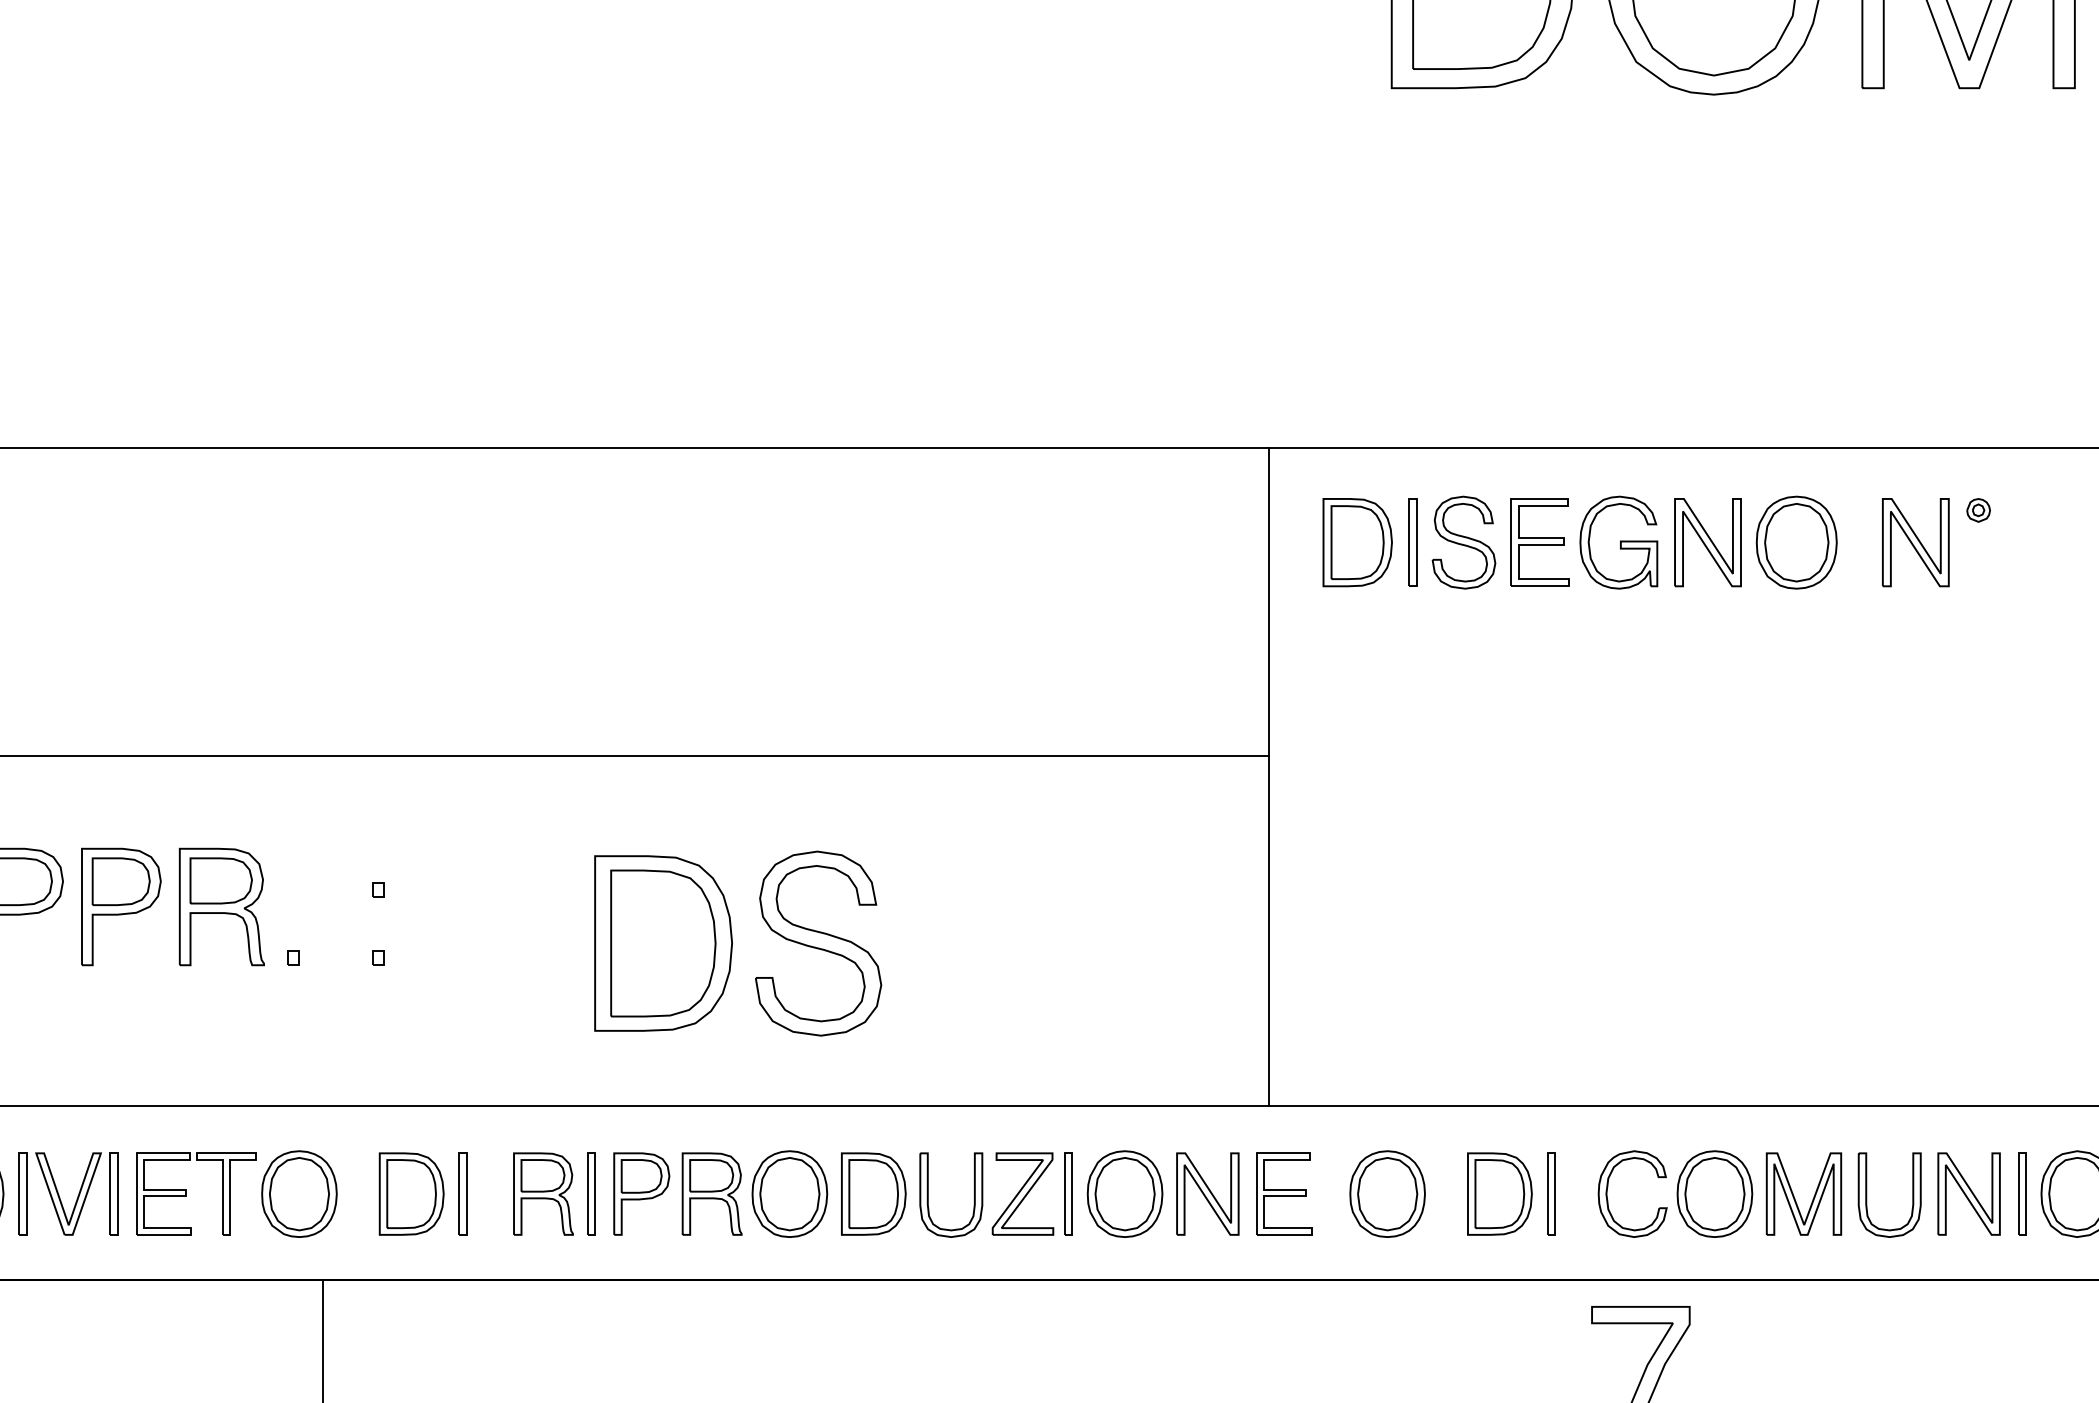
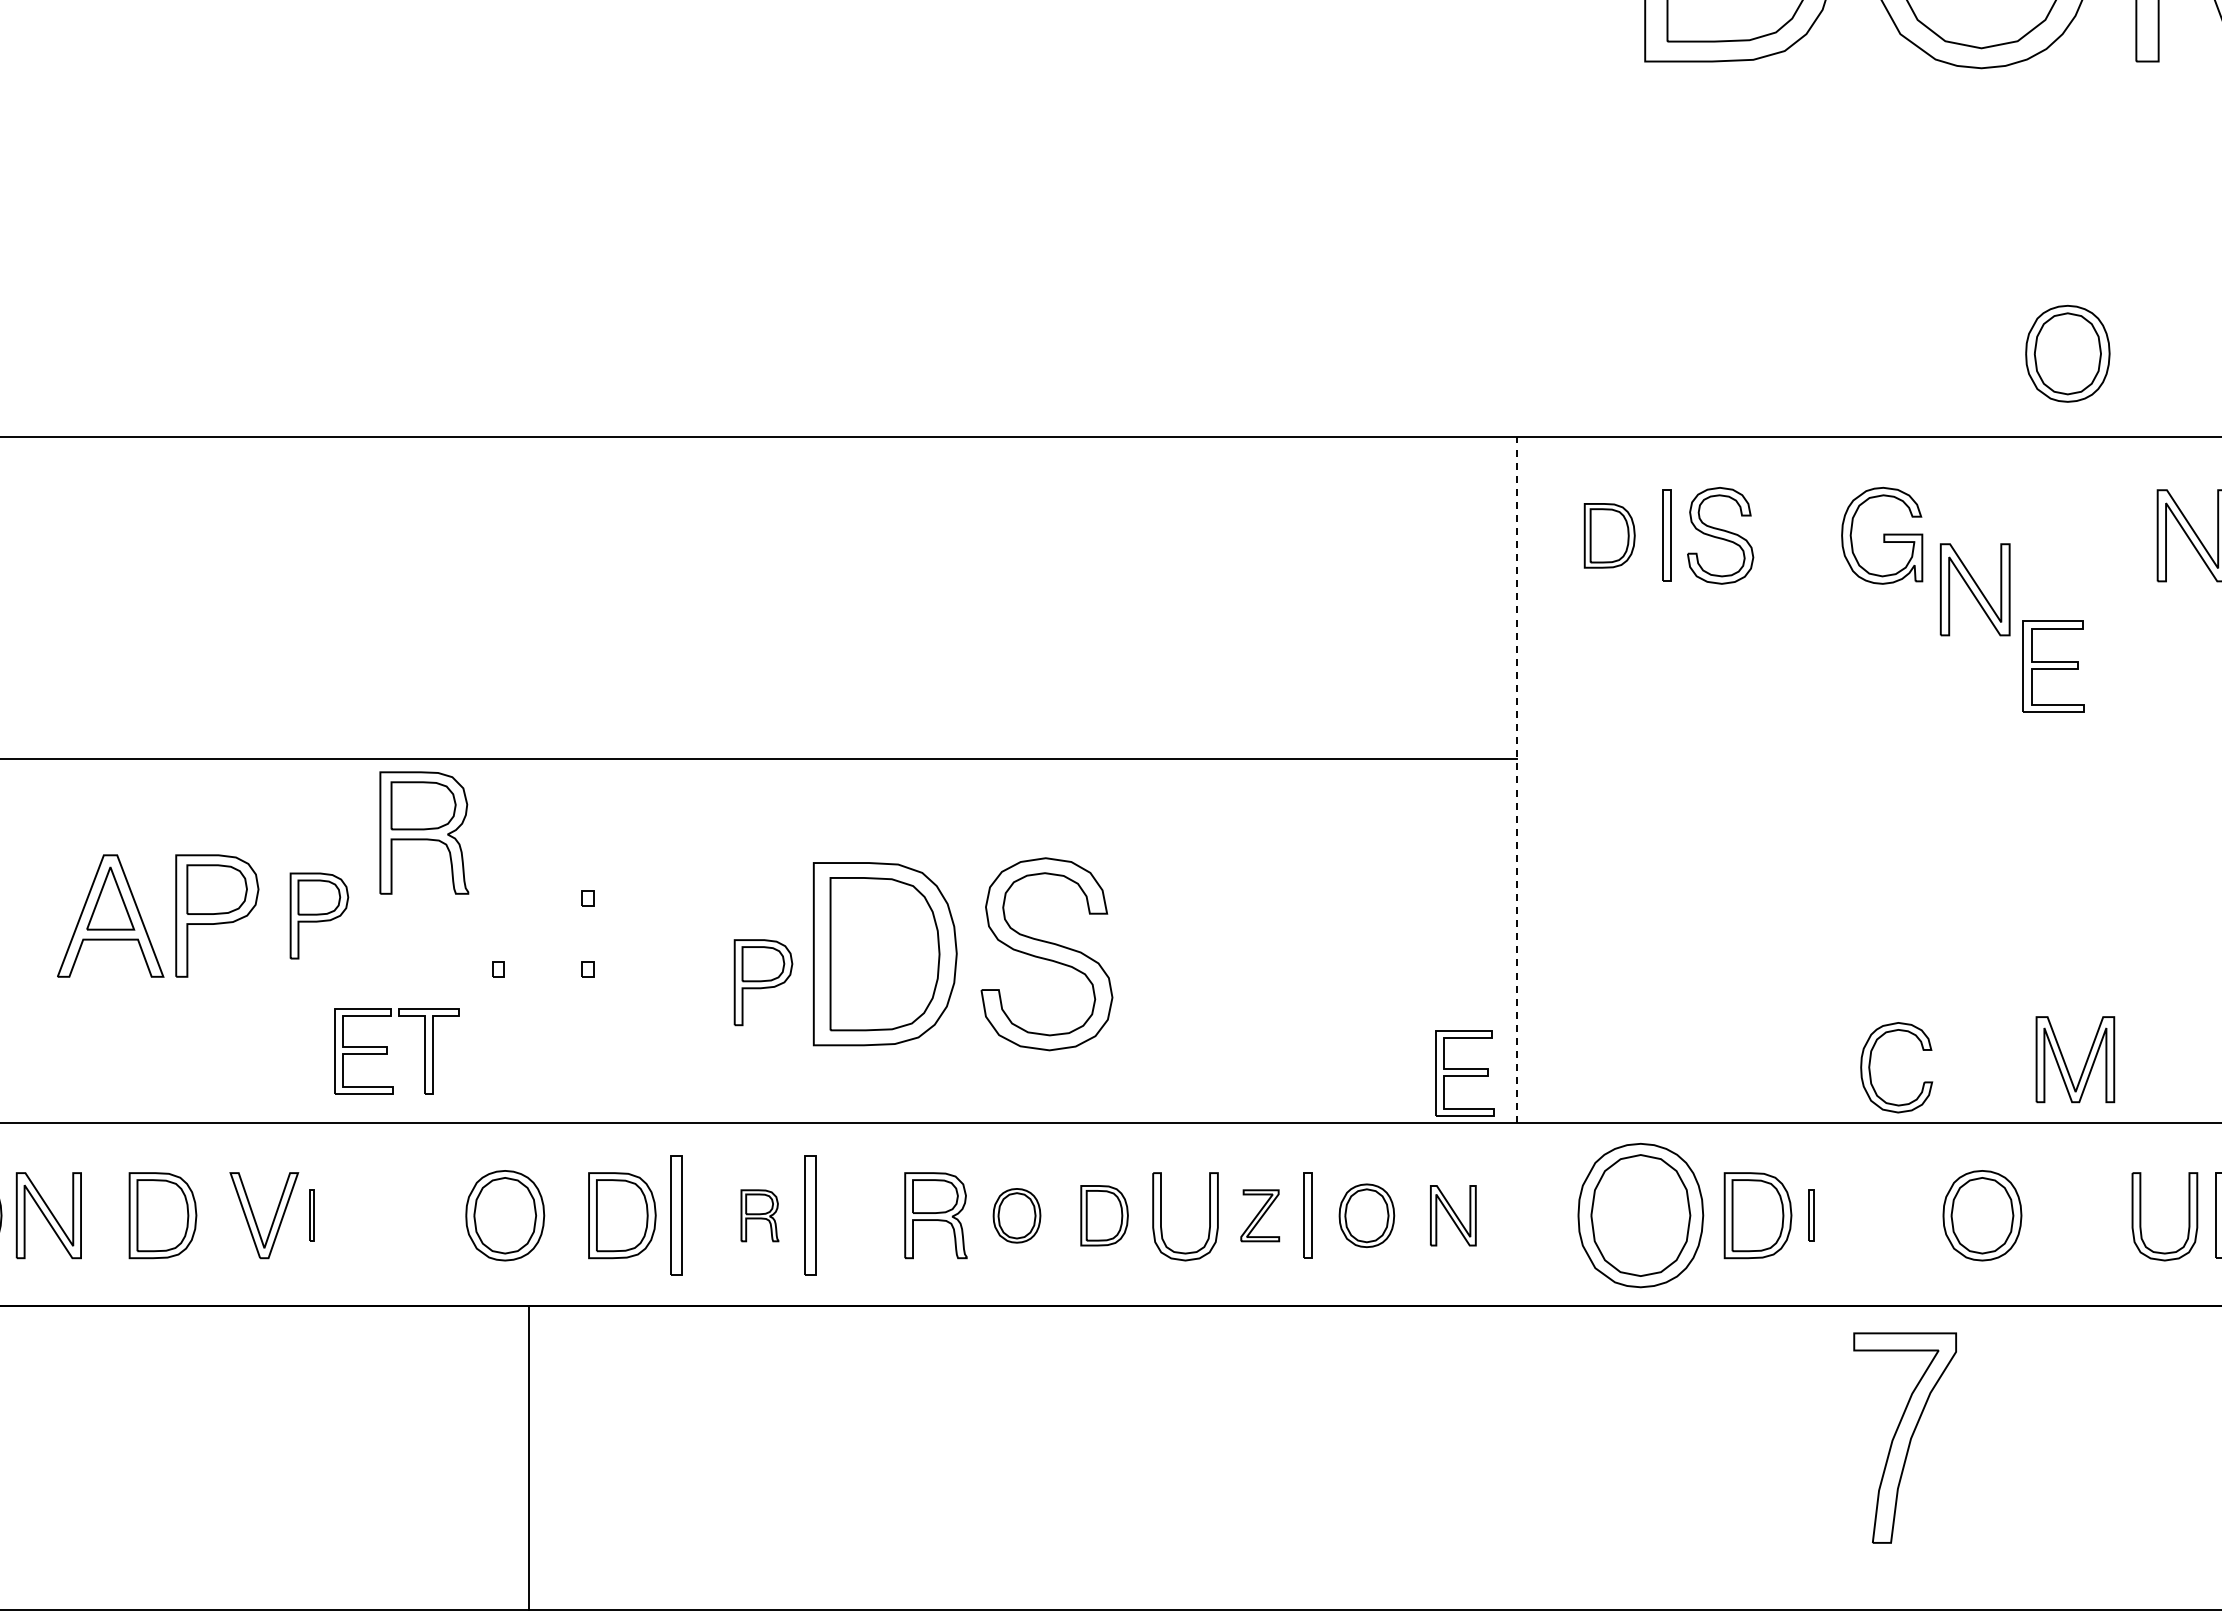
part: (1357, 542) -> (1609, 535), size x0.7
part: (1539, 542) -> (2053, 666), moved
part: (1707, 542) -> (1974, 589), moved
part: (1796, 542) -> (2067, 353), moved
line: (1268, 776) -> (1516, 779), solid -> dashed
part: (121, 906) -> (319, 915), size x0.7
part: (222, 906) -> (424, 832), moved
part: (22, 1193) -> (216, 1215), removed
part: (113, 1193) -> (311, 1215), size x0.6
part: (186, 1193) -> (387, 1051), moved
part: (462, 1193) -> (675, 1215), size x1.4
part: (543, 1193) -> (759, 1215), size x0.6
part: (591, 1193) -> (809, 1215), size x1.4
part: (641, 1193) -> (763, 982), moved
part: (789, 1193) -> (1016, 1215), size x0.6
part: (873, 1193) -> (1104, 1215), size x0.7
part: (1022, 1193) -> (1259, 1215), size x0.6
part: (1124, 1193) -> (1366, 1215), size x0.7
part: (1208, 1193) -> (1453, 1215), size x0.7
part: (1283, 1193) -> (1464, 1073), moved
part: (1387, 1193) -> (1640, 1215), size x1.6
part: (1551, 1193) -> (1811, 1215), size x0.6
part: (1607, 1193) -> (1870, 1067), moved
part: (1794, 1195) -> (2065, 1061), moved

